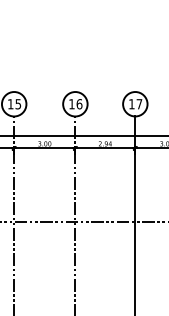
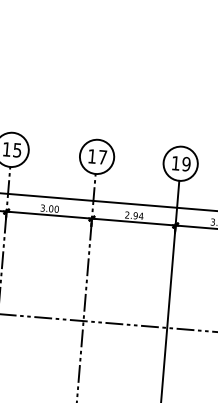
text: (79, 104) -> (102, 157), 16 -> 17
text: (139, 104) -> (186, 164), 17 -> 19

